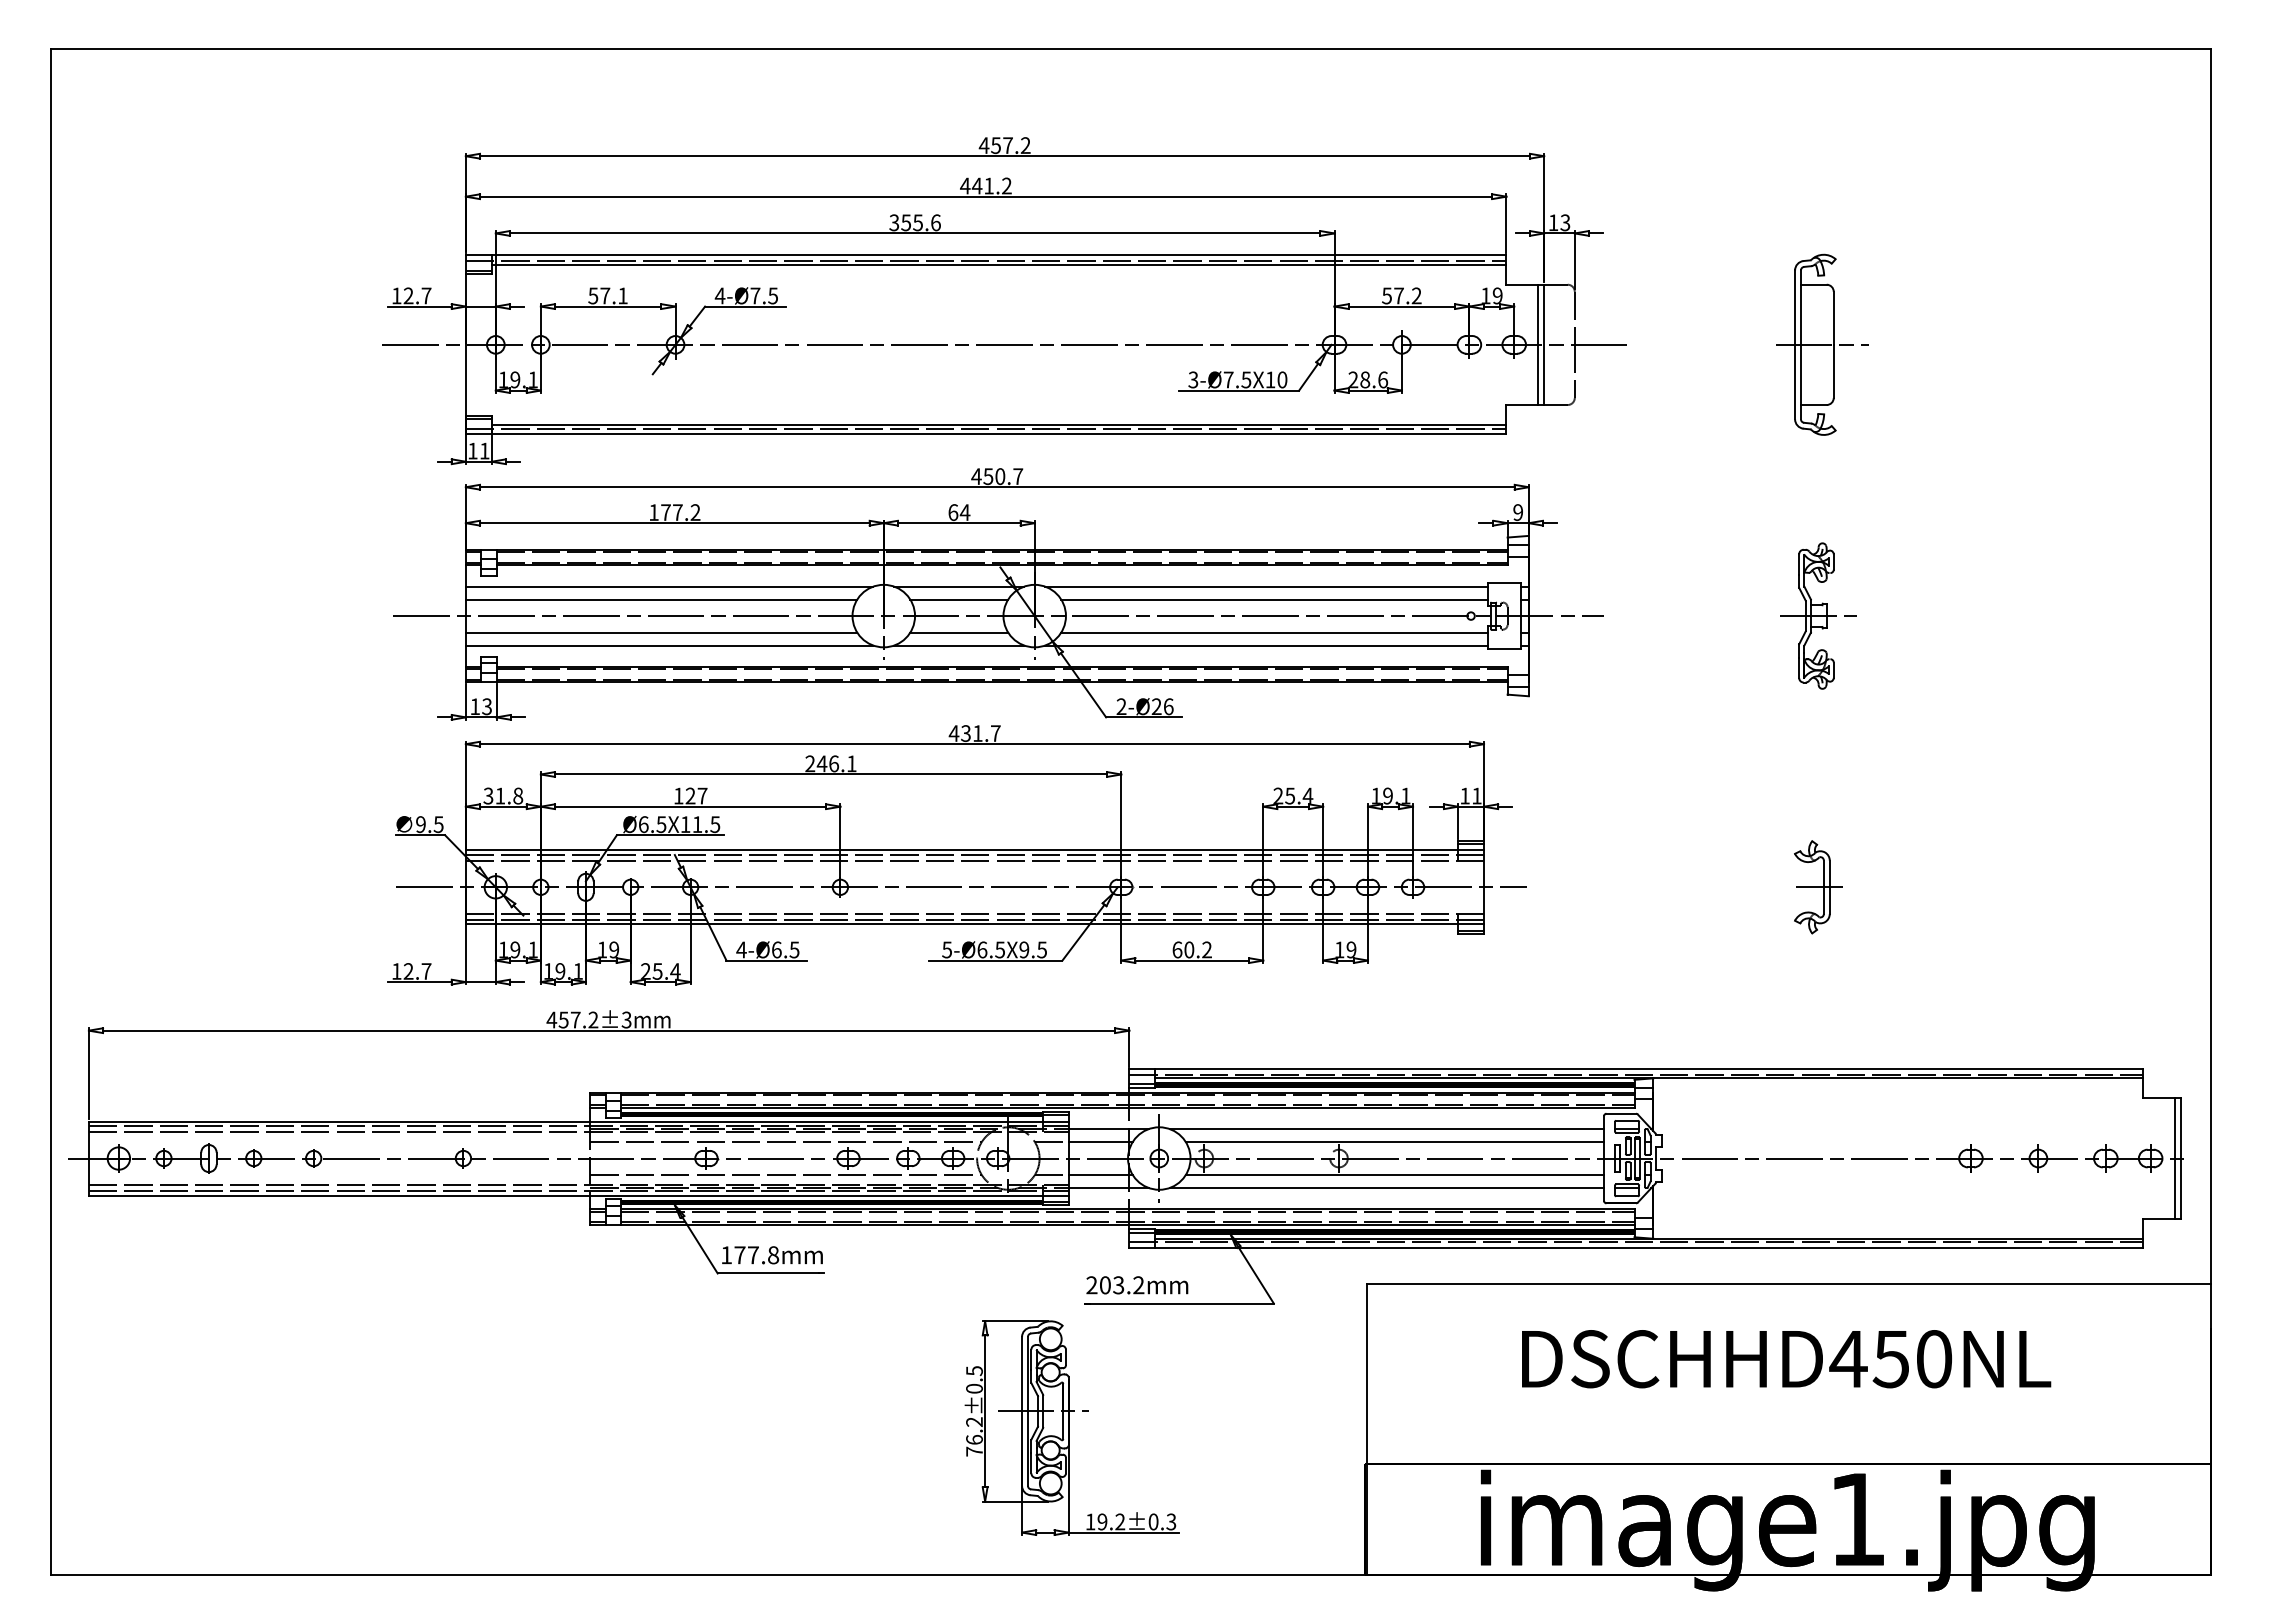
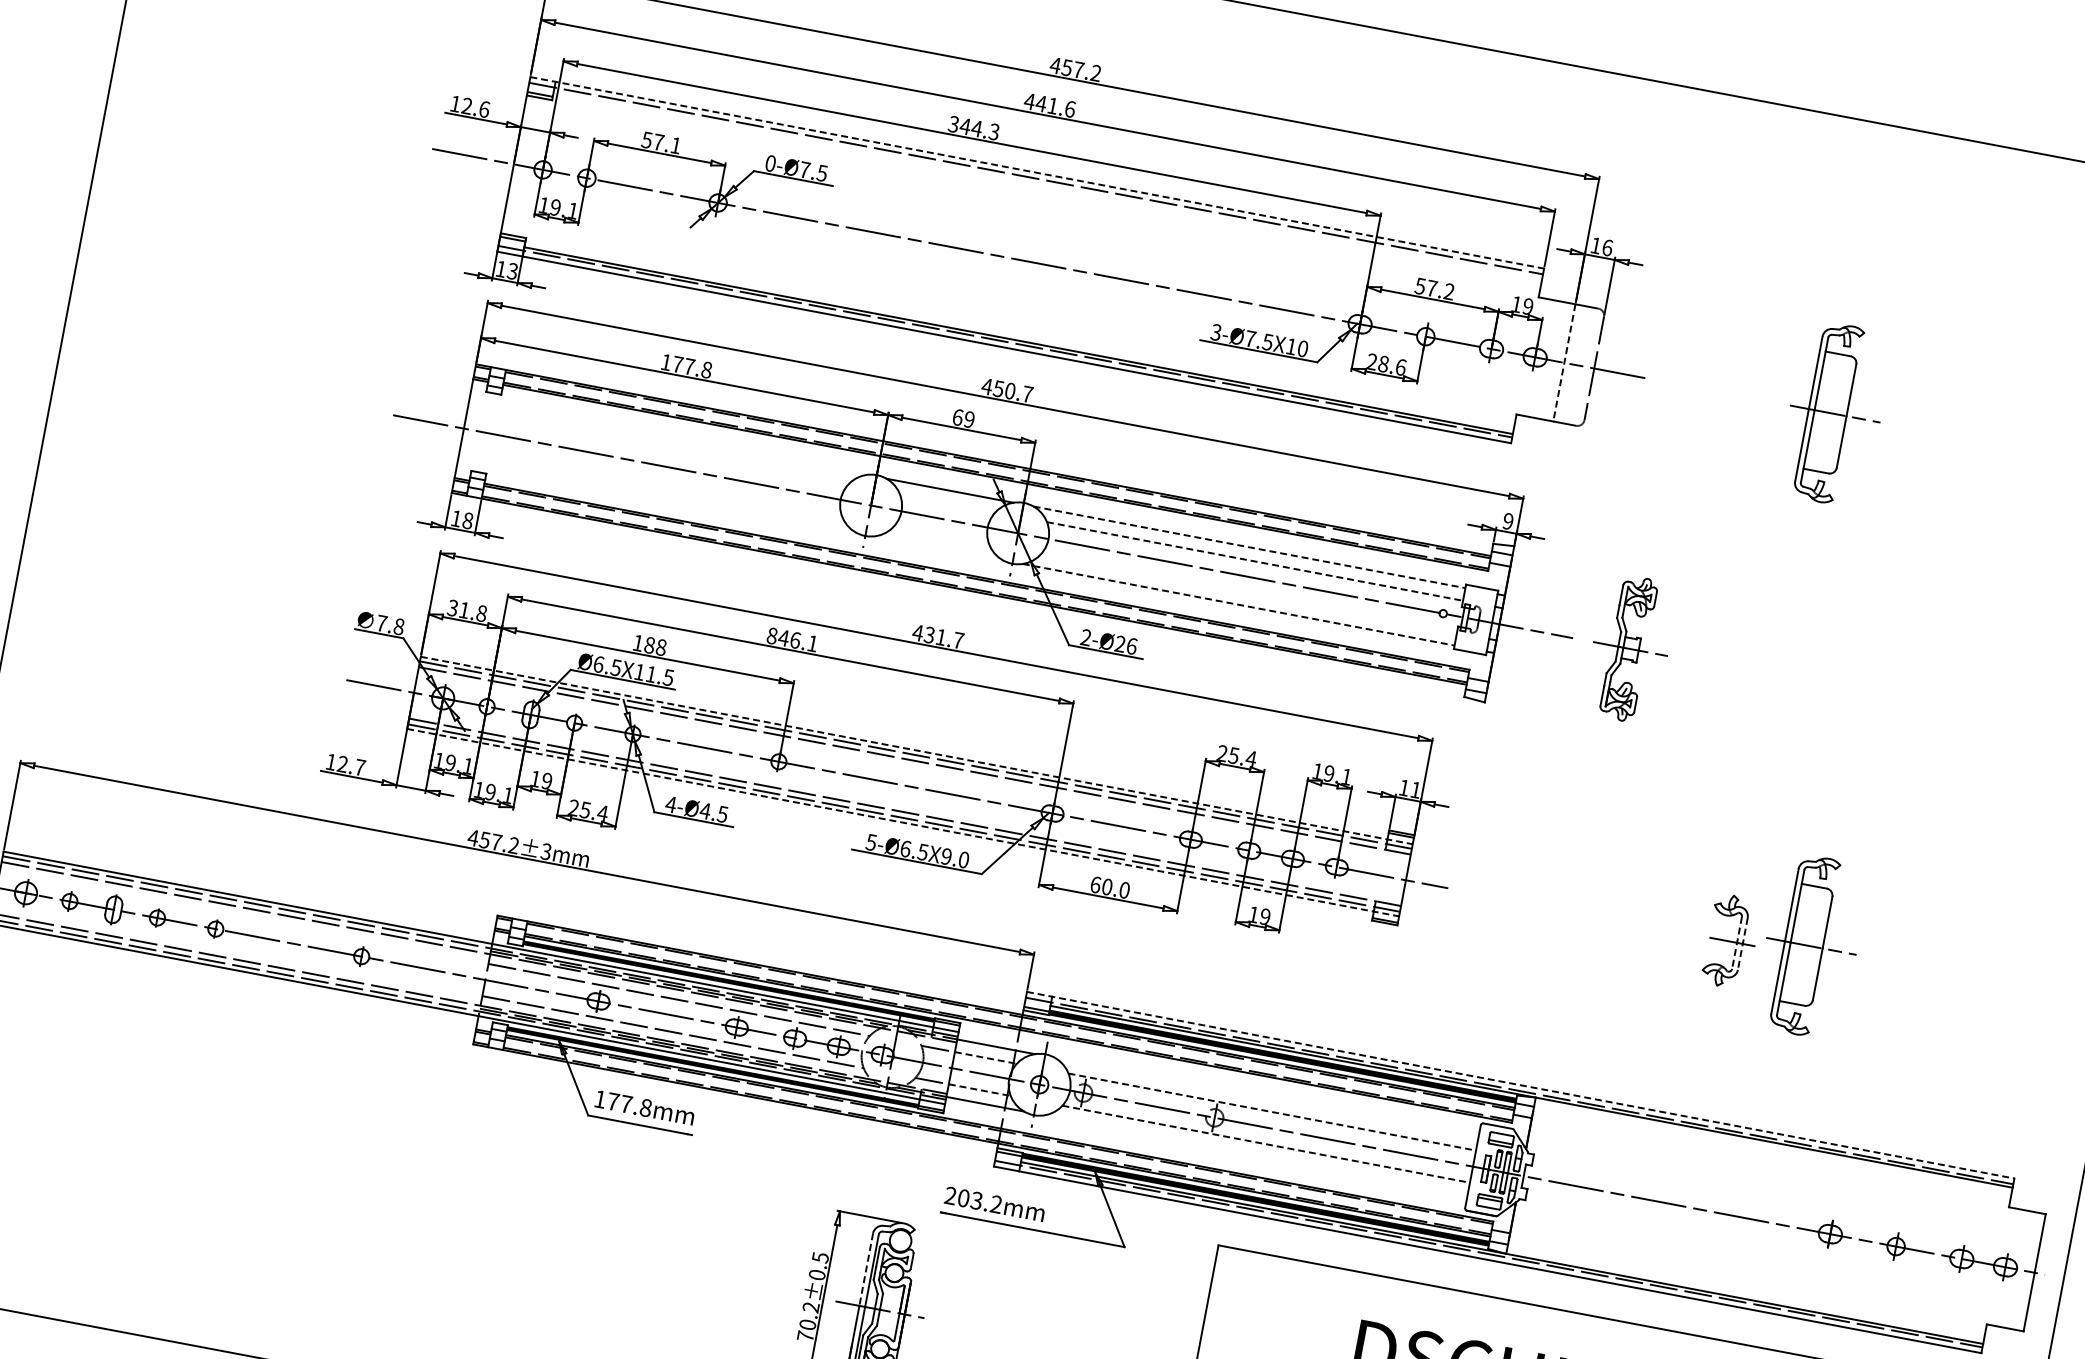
text: (1006, 185) -> (1069, 108), 441.2 -> 441.6
text: (920, 222) -> (979, 128), 355.6 -> 344.3
text: (1565, 222) -> (1607, 247), 13 -> 16
line: (986, 255) -> (1037, 173), solid -> dashed
line: (998, 264) -> (1047, 184), removed
text: (426, 295) -> (484, 109), 12.7 -> 12.6
text: (719, 295) -> (770, 162), 4-Ø7.5 -> 0-Ø7.5
line: (1538, 344) -> (1558, 361), removed
line: (1544, 345) -> (1564, 363), solid -> dashed
text: (484, 450) -> (512, 270), 11 -> 13
text: (695, 512) -> (706, 369), 177.2 -> 177.8
text: (964, 512) -> (968, 419), 64 -> 69
line: (669, 586) -> (667, 437), removed
line: (1266, 586) -> (1249, 547), solid -> dashed
line: (661, 599) -> (657, 448), removed
line: (959, 599) -> (947, 503), removed
line: (1275, 599) -> (1255, 561), solid -> dashed
part: (1818, 615) -> (1630, 648), moved
line: (661, 632) -> (651, 480), removed
line: (959, 632) -> (941, 535), removed
line: (1274, 632) -> (1248, 593), removed
line: (669, 645) -> (656, 494), removed
line: (959, 645) -> (939, 548), removed
line: (1266, 645) -> (1238, 604), solid -> dashed
text: (487, 706) -> (468, 520), 13 -> 18
text: (810, 763) -> (772, 635), 246.1 -> 846.1
text: (696, 795) -> (655, 645), 127 -> 188
text: (429, 824) -> (390, 624), 9.5 -> 7.8
line: (975, 850) -> (917, 750), solid -> dashed
part: (1898, 876) -> (1811, 946), added
line: (1823, 887) -> (1736, 942), solid -> dashed
line: (1829, 887) -> (1742, 944), solid -> dashed
line: (975, 924) -> (903, 822), solid -> dashed
text: (776, 949) -> (705, 810), 4-Ø6.5 -> 4-Ø4.5
text: (1042, 949) -> (964, 859), 5-Ø6.5X9.5 -> 5-Ø6.5X9.0
text: (1206, 949) -> (1124, 889), 60.2 -> 60.0
line: (1636, 1068) -> (1521, 1084), solid -> dashed
line: (1386, 1129) -> (1266, 1098), removed
line: (1100, 1142) -> (985, 1058), solid -> dashed
line: (1395, 1142) -> (1272, 1112), solid -> dashed
line: (2174, 1158) -> (2028, 1271), removed
line: (1100, 1175) -> (979, 1090), solid -> dashed
line: (1395, 1175) -> (1266, 1144), solid -> dashed
line: (1386, 1188) -> (1255, 1155), removed
line: (1022, 1374) -> (866, 1269), solid -> dashed
text: (974, 1439) -> (807, 1324), 76.2±0.5 -> 70.2±0.5

